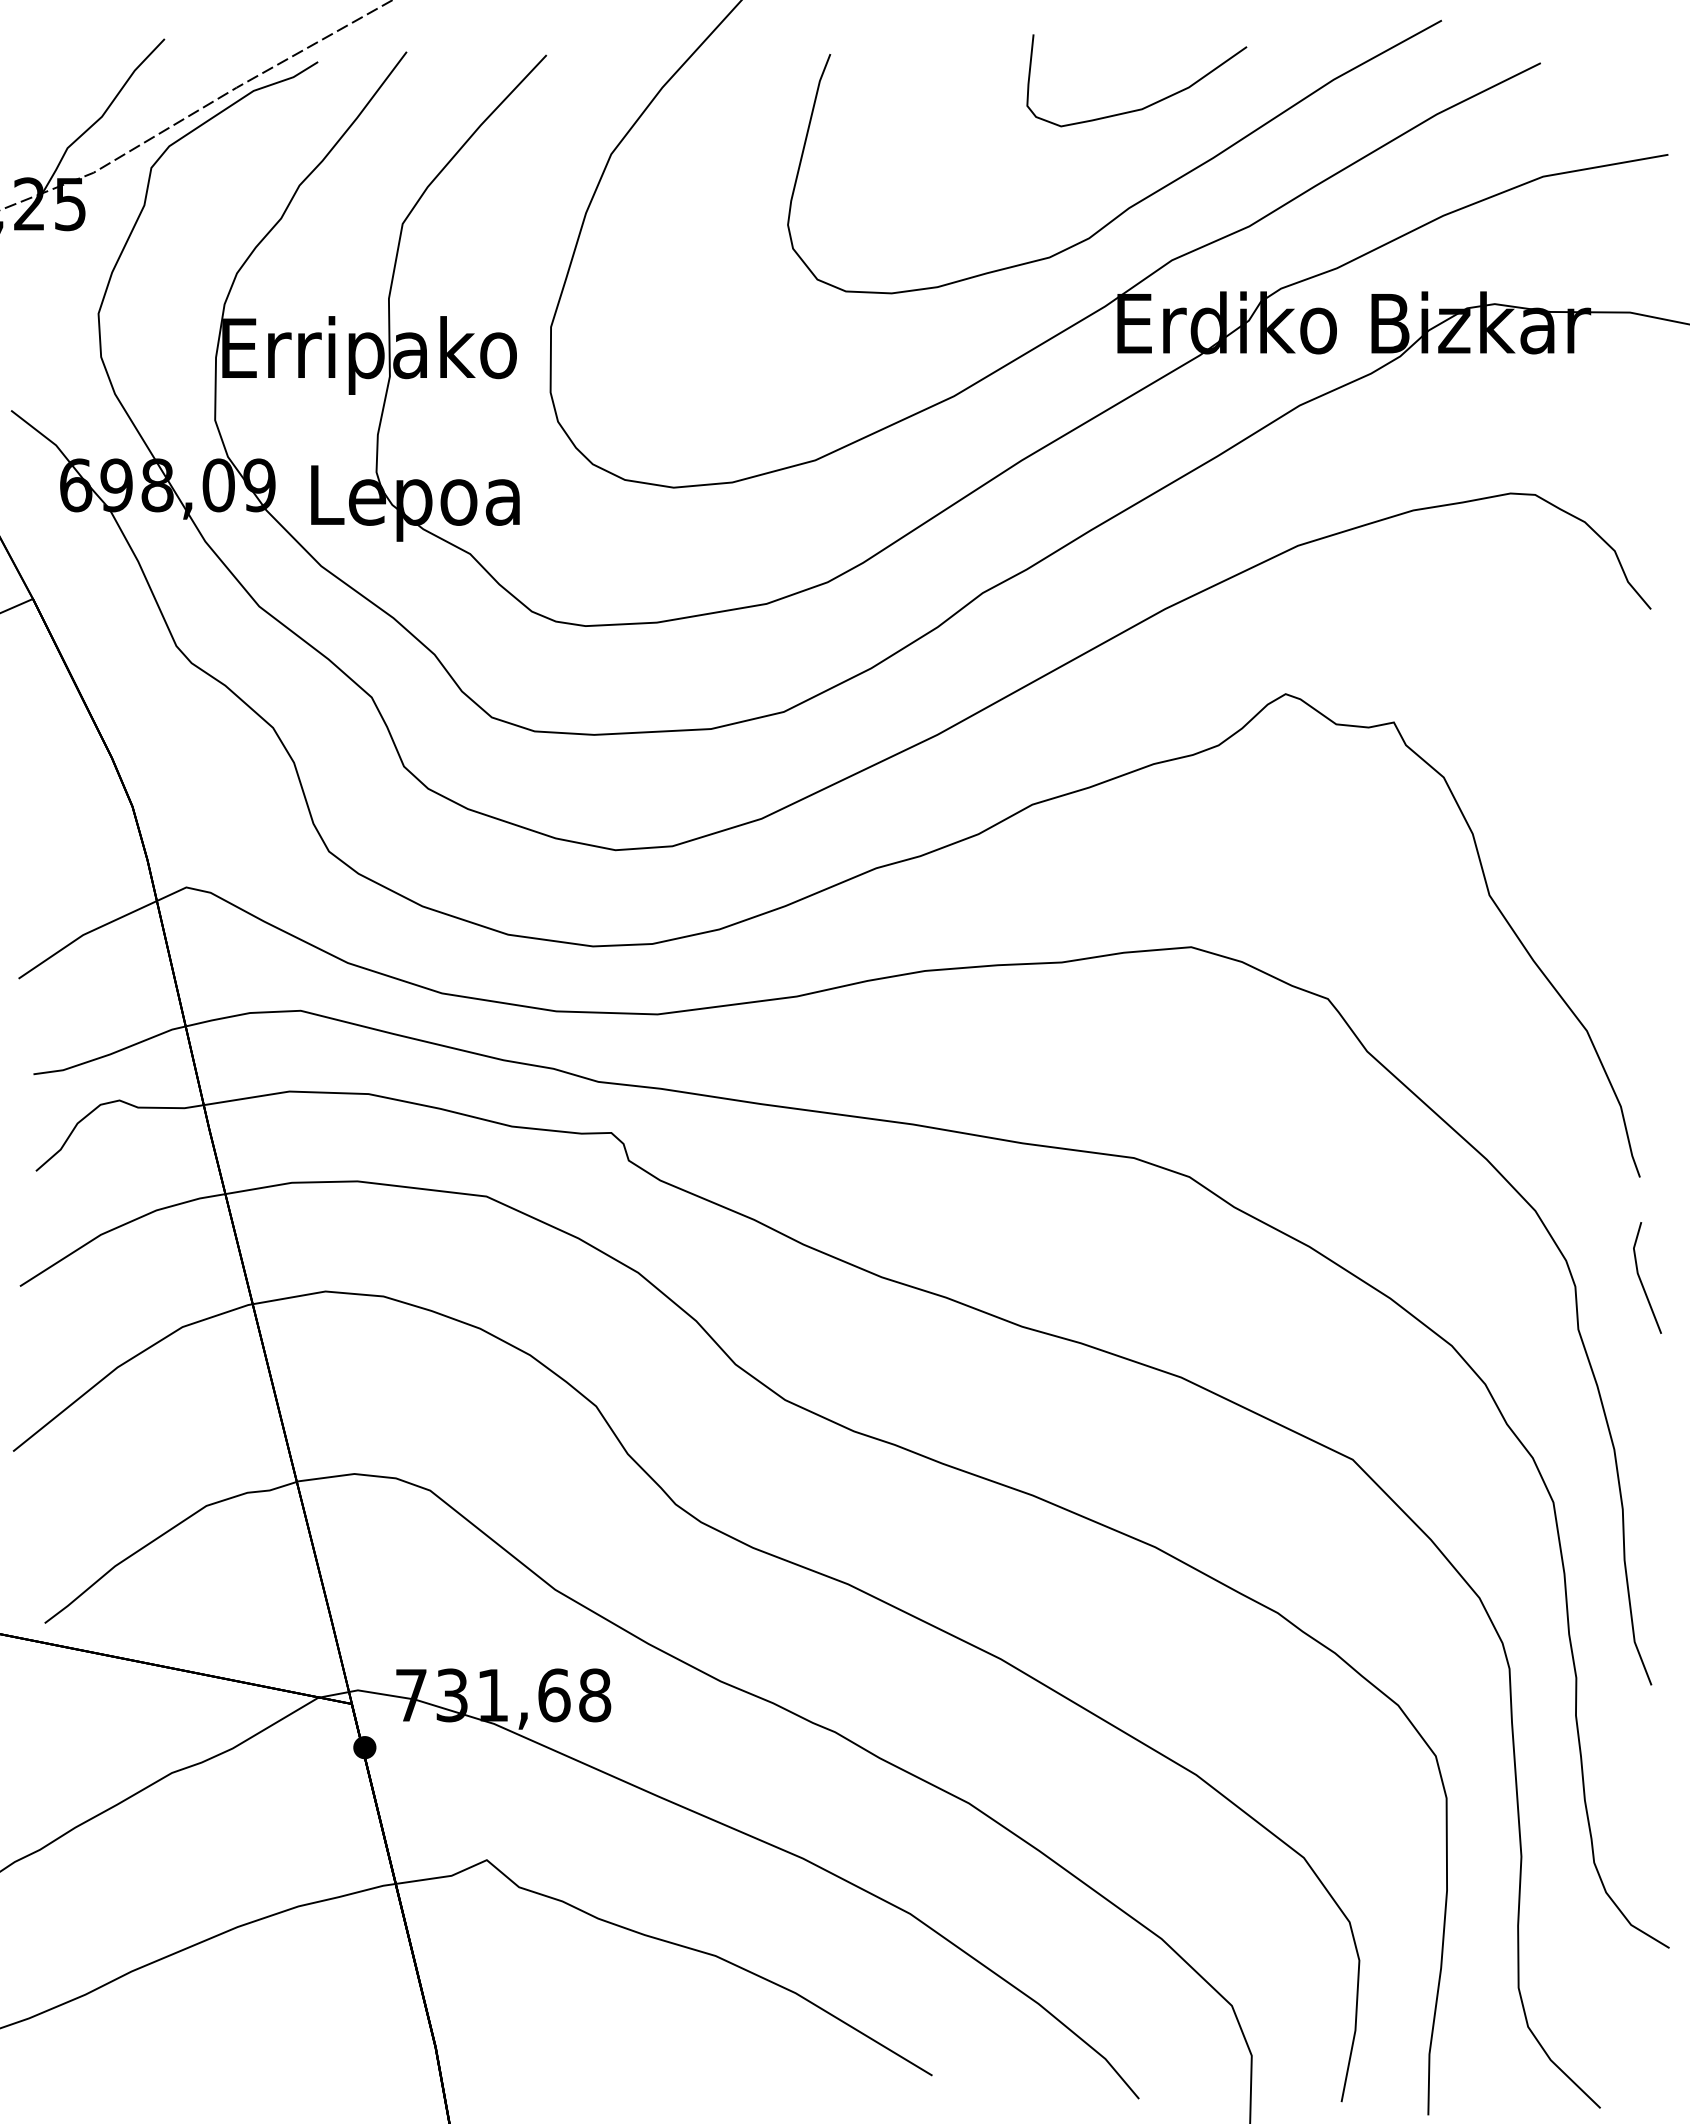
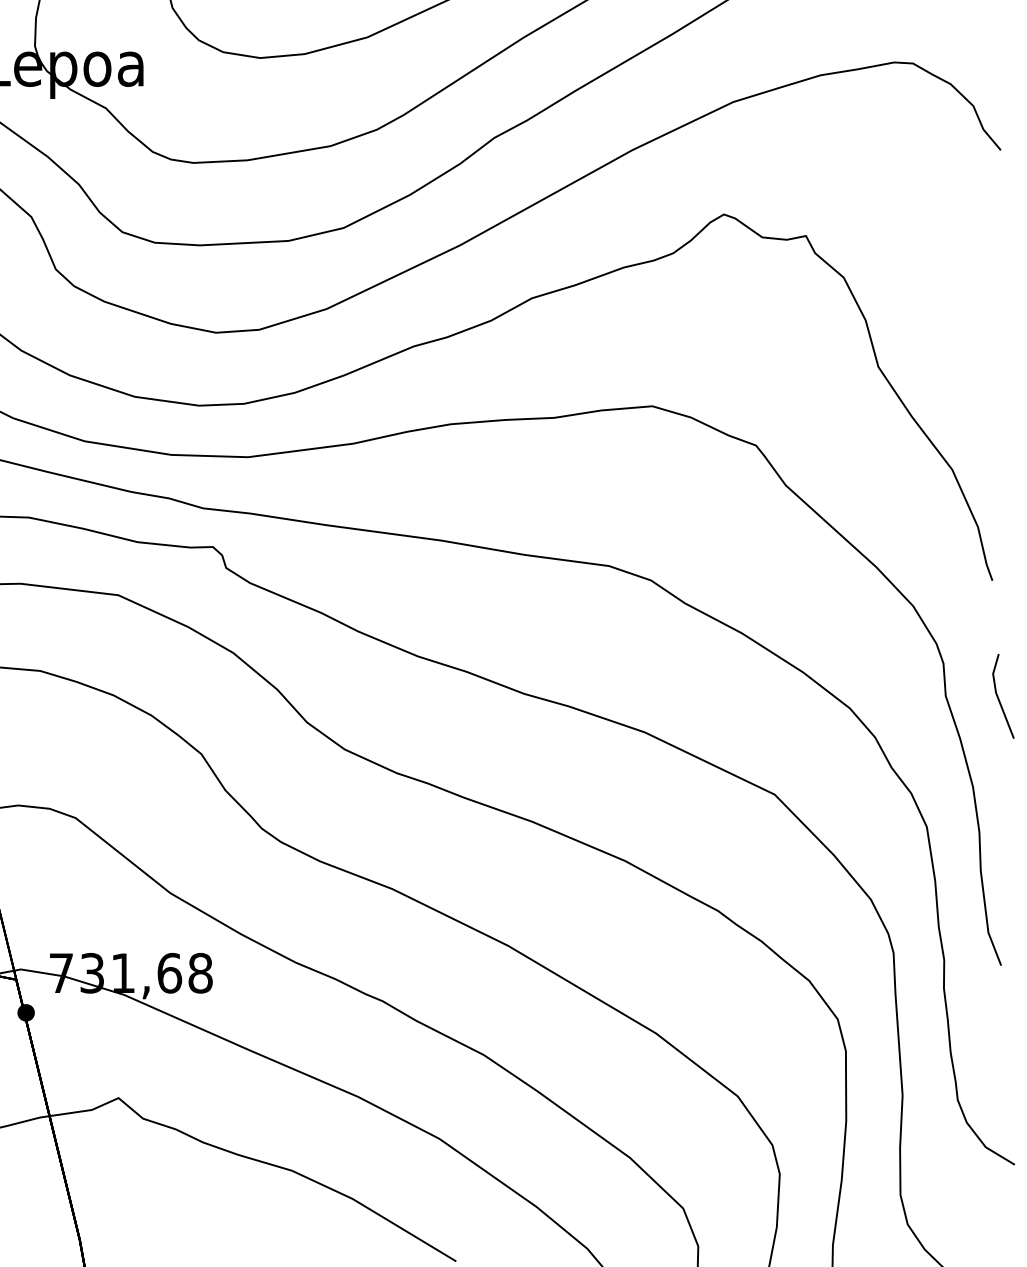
line: (1641, 1279) -> (998, 697), moved

